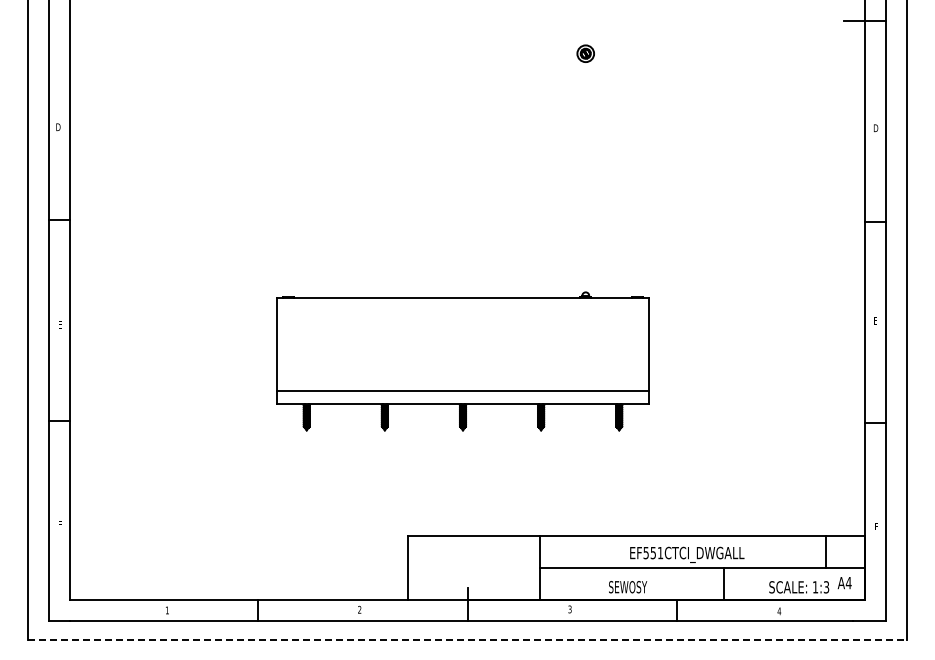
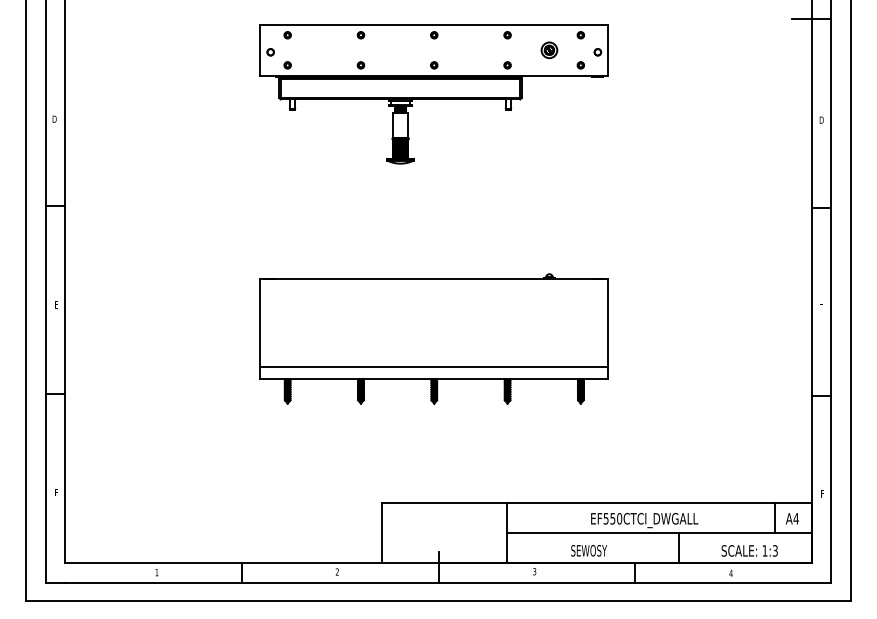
part: (462, 100) -> (433, 94), added
text: (660, 552) -> (619, 518), EF551CTCI_DWGALL -> EF550CTCI_DWGALL
text: (844, 583) -> (792, 519), moved
line: (468, 640) -> (439, 600), dashed -> solid

